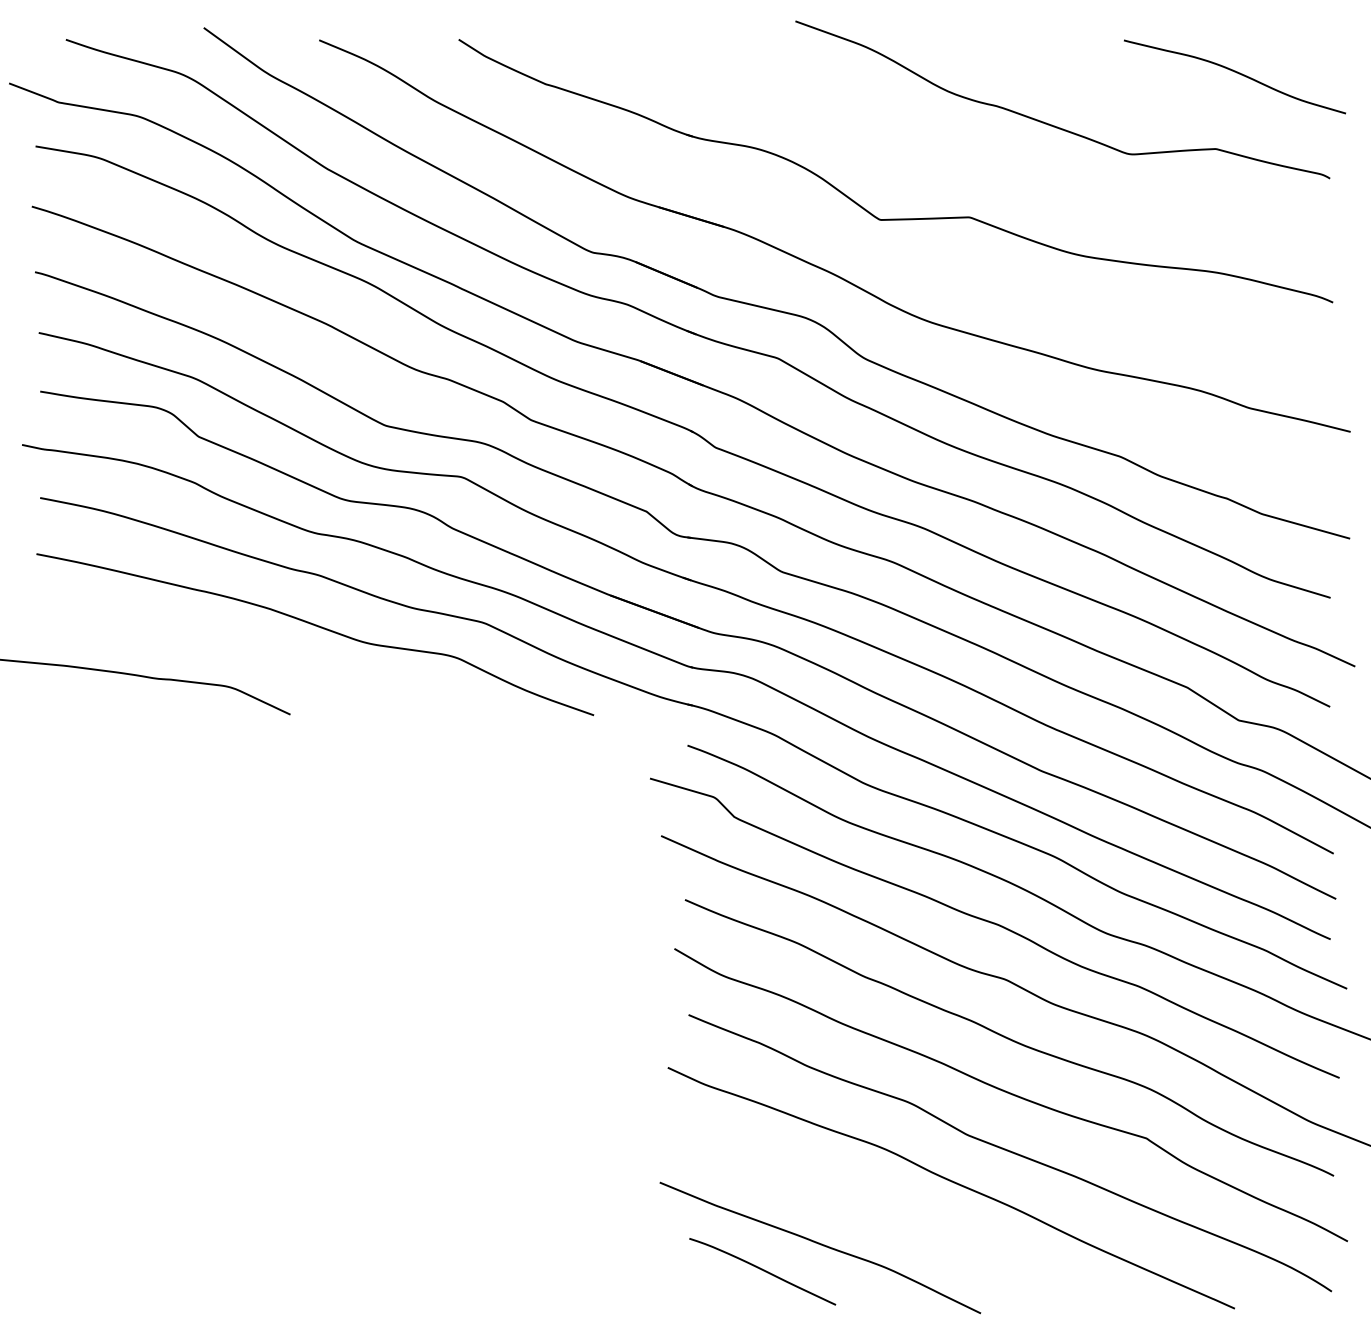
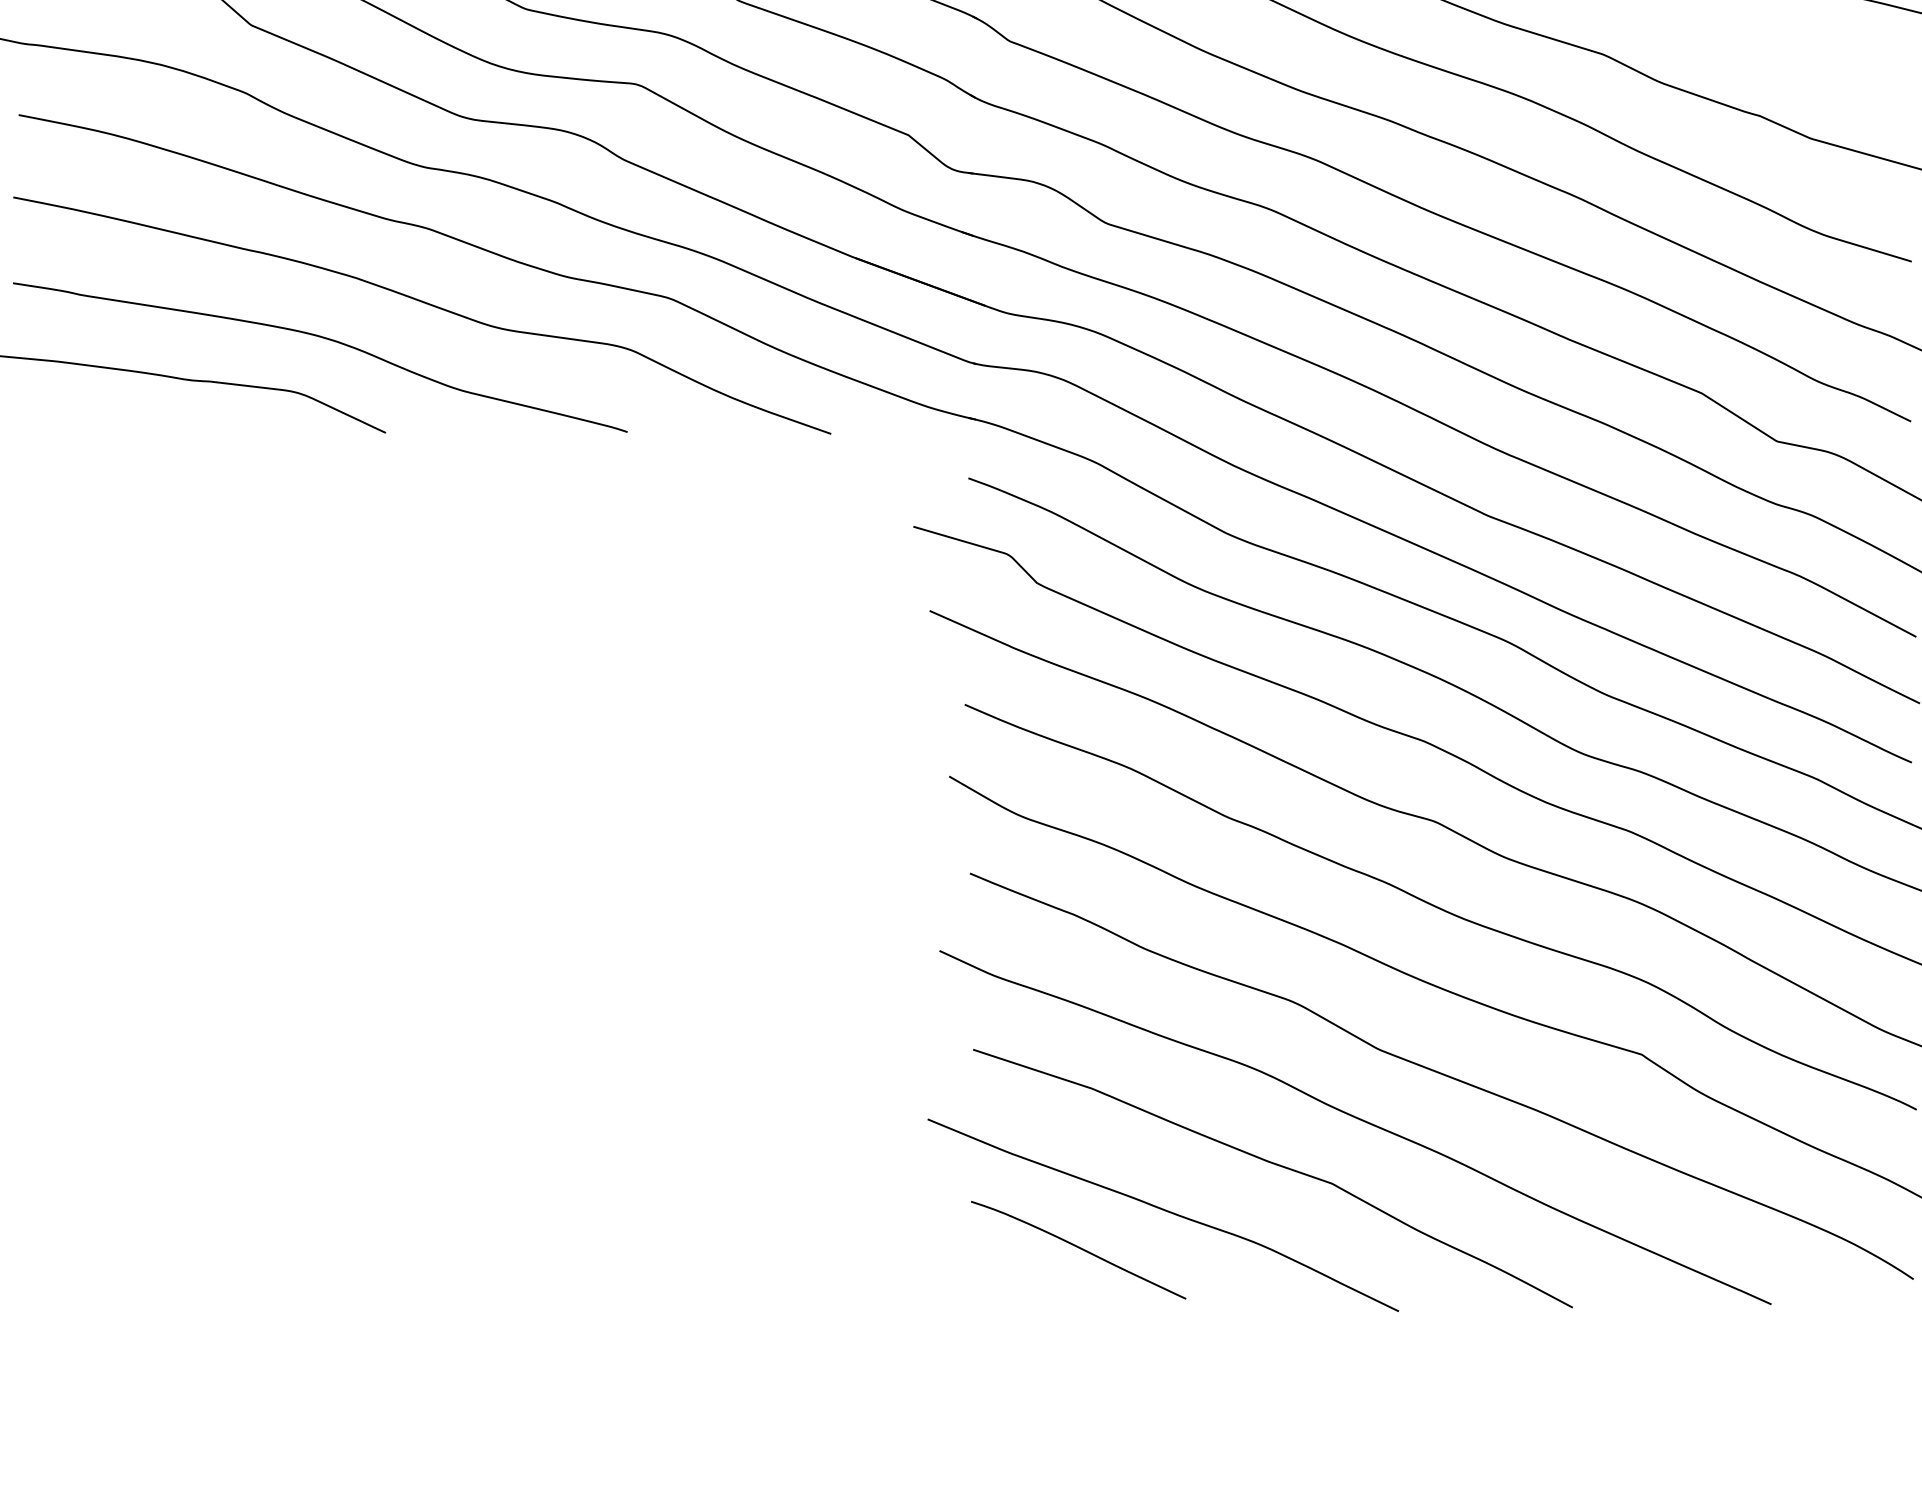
curve: (249, 651) -> (325, 340), added
curve: (897, 1214) -> (1276, 1166), added

